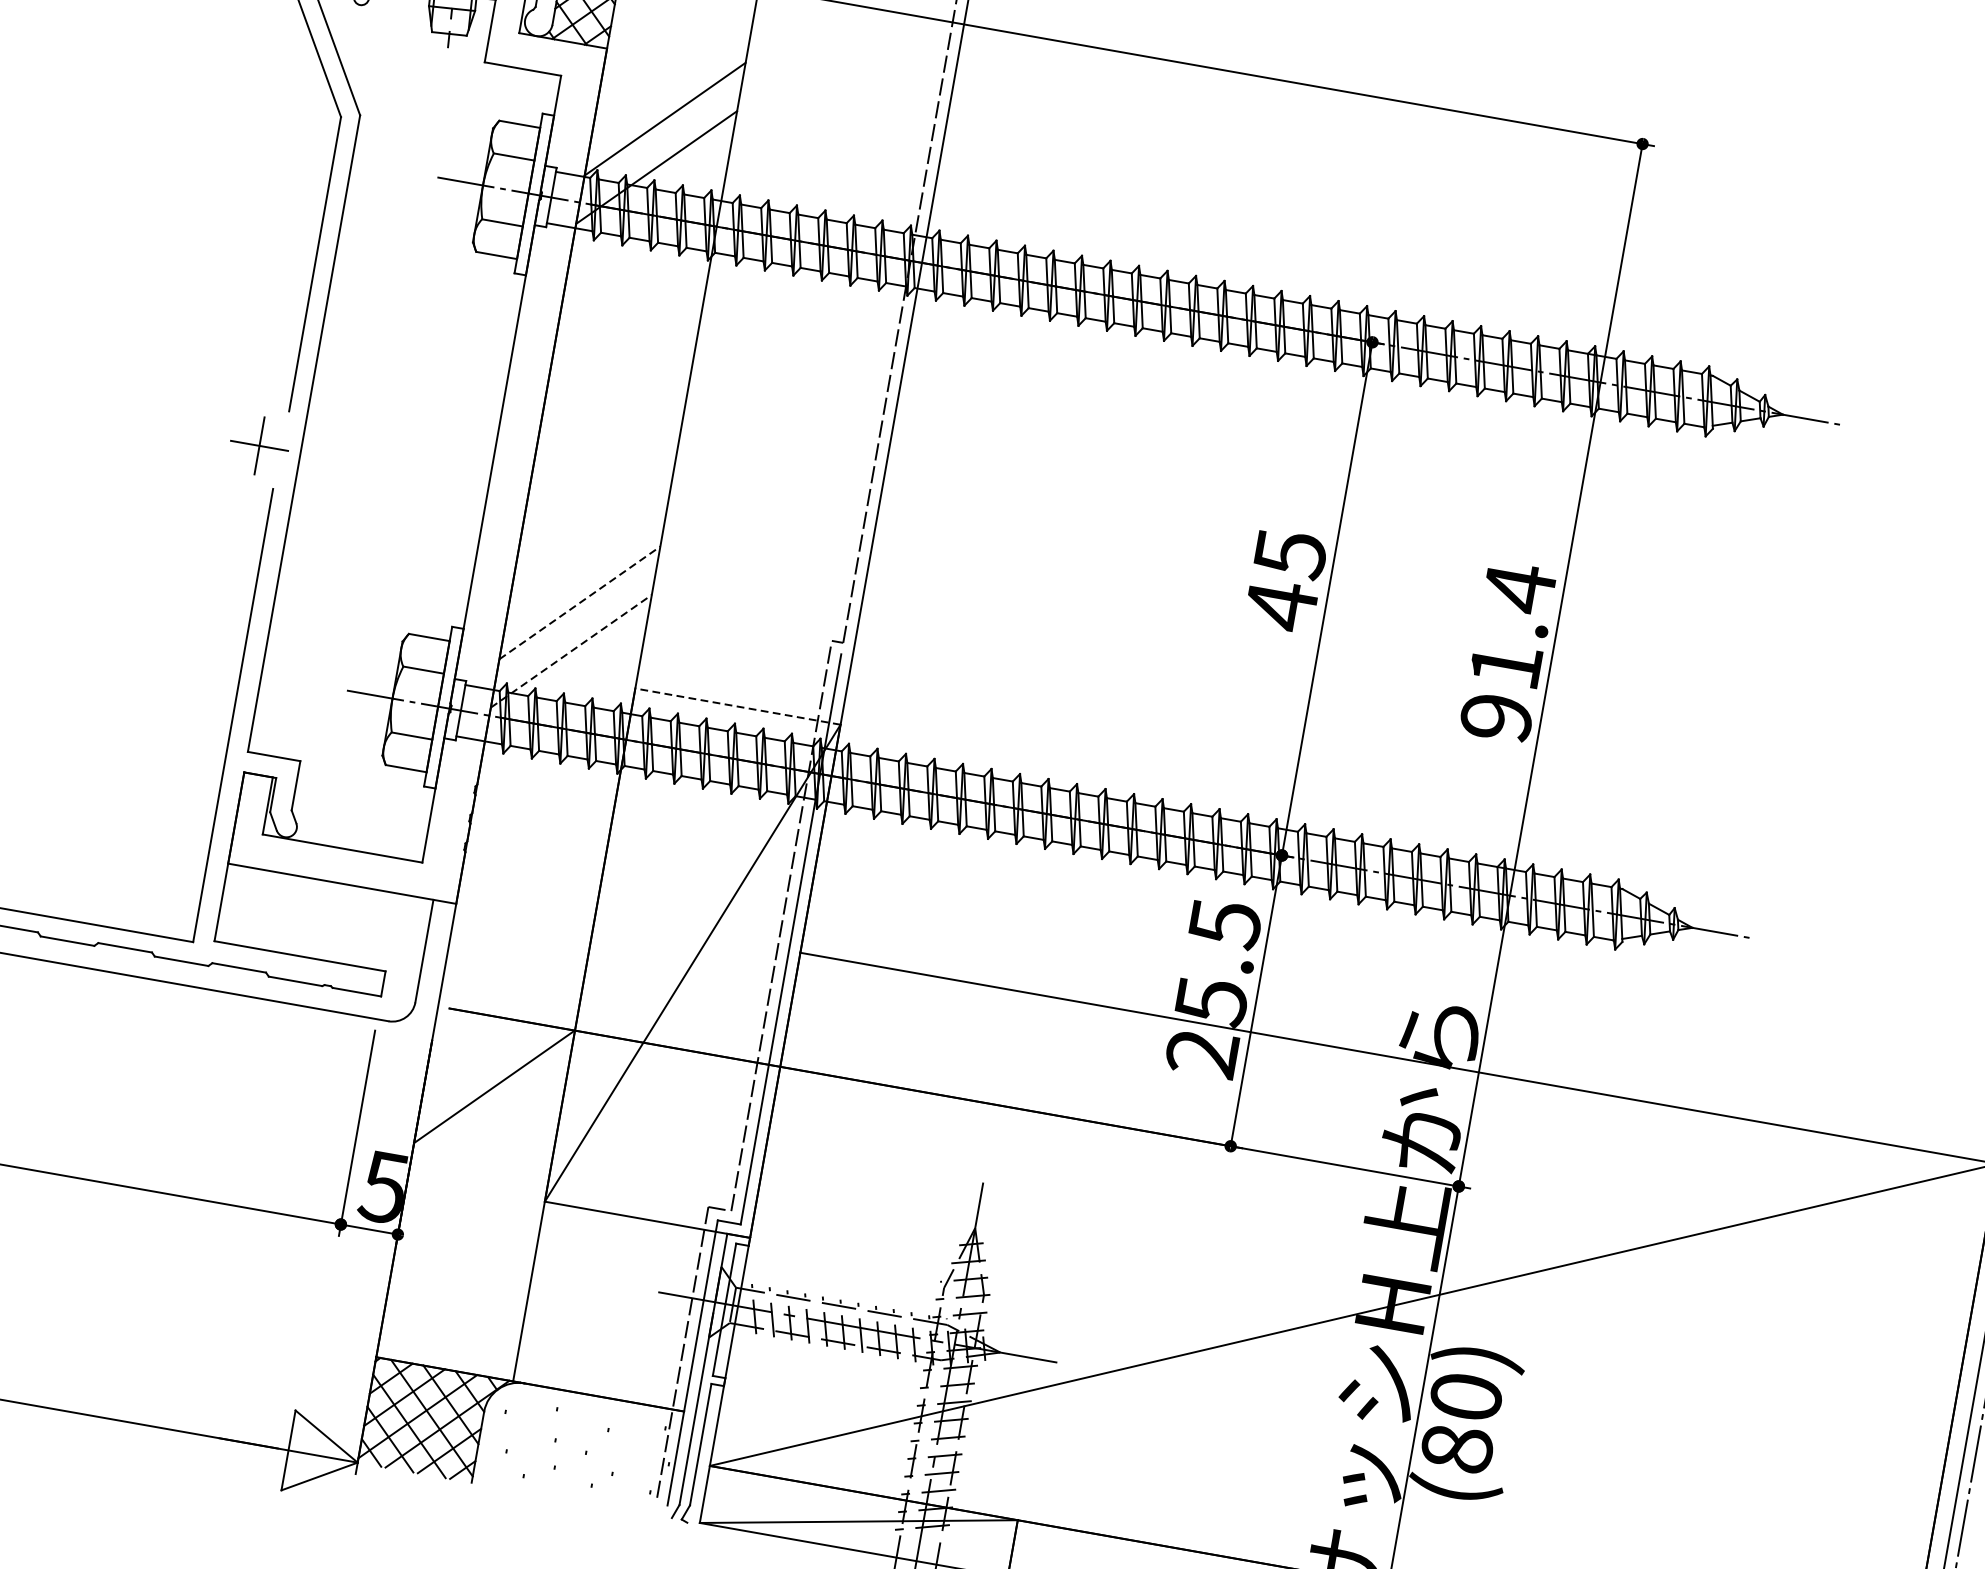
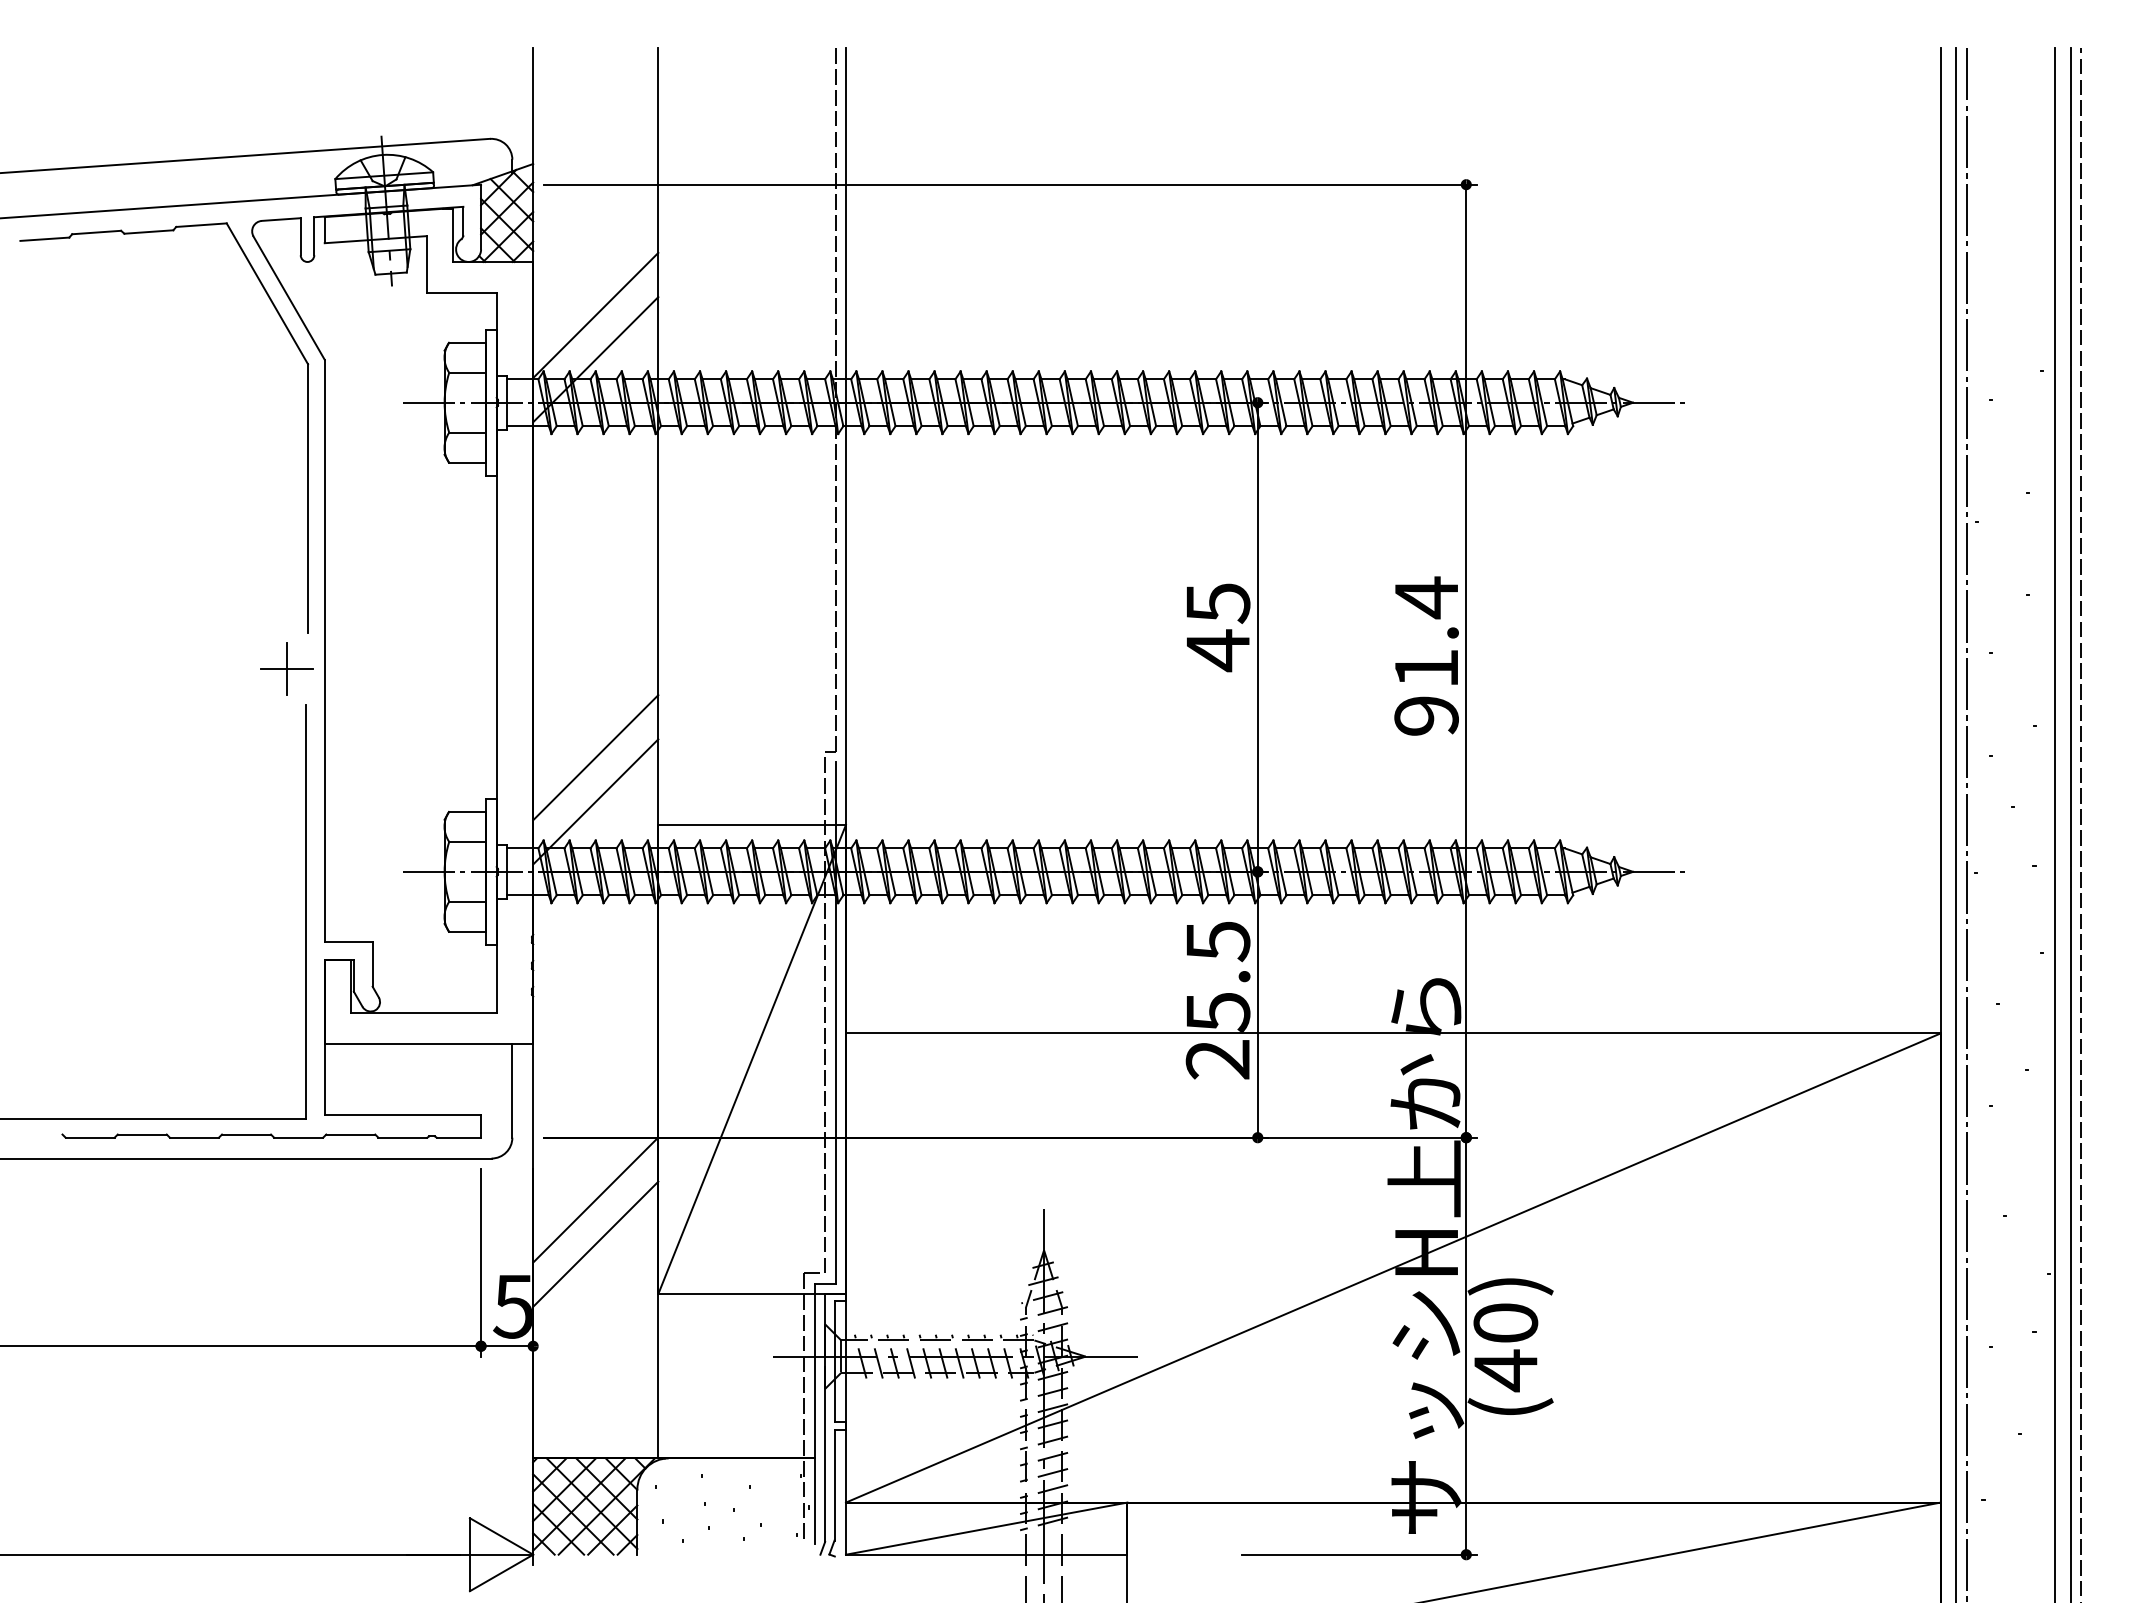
line: (580, 602) -> (596, 757), dashed -> solid
line: (572, 650) -> (596, 801), dashed -> solid
line: (738, 706) -> (752, 824), dashed -> solid
line: (485, 1134) -> (595, 1243), added
text: (1456, 1448) -> (1505, 1370), (80) -> (40)

